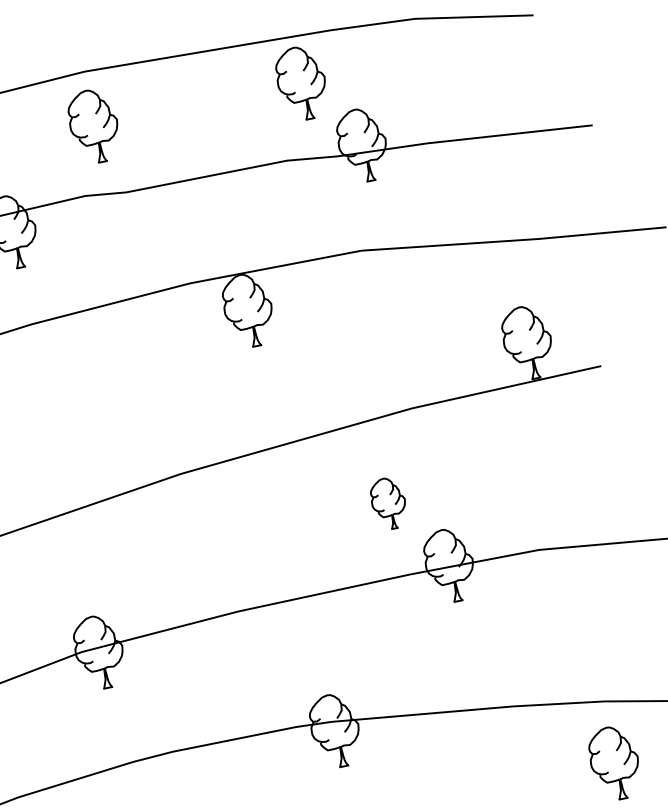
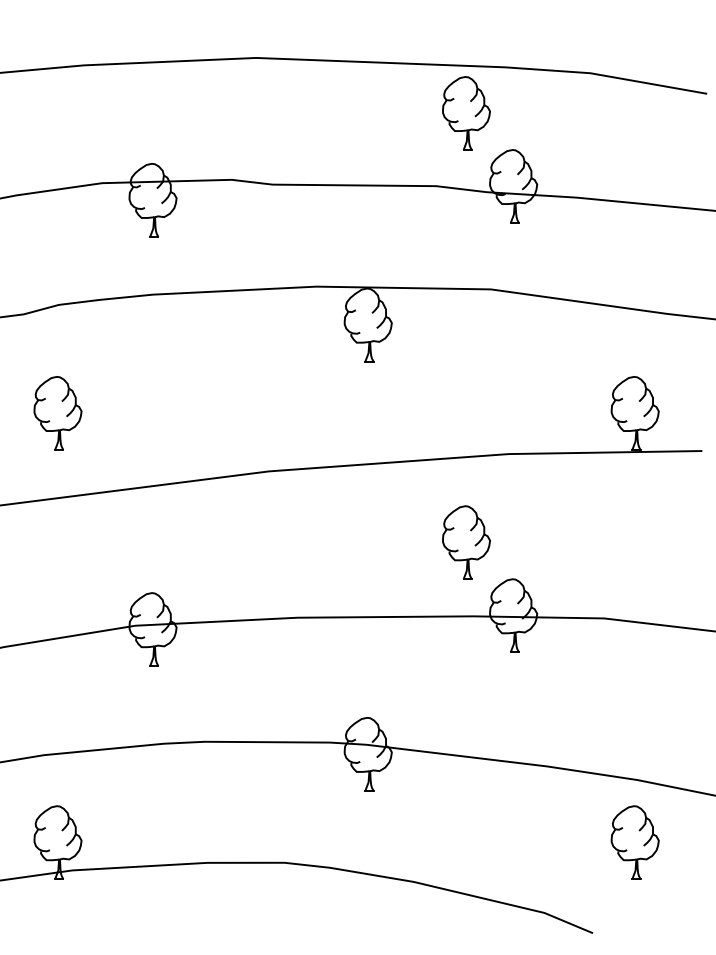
part: (94, 126) -> (254, 113), removed
part: (388, 503) -> (466, 542), size x1.43

